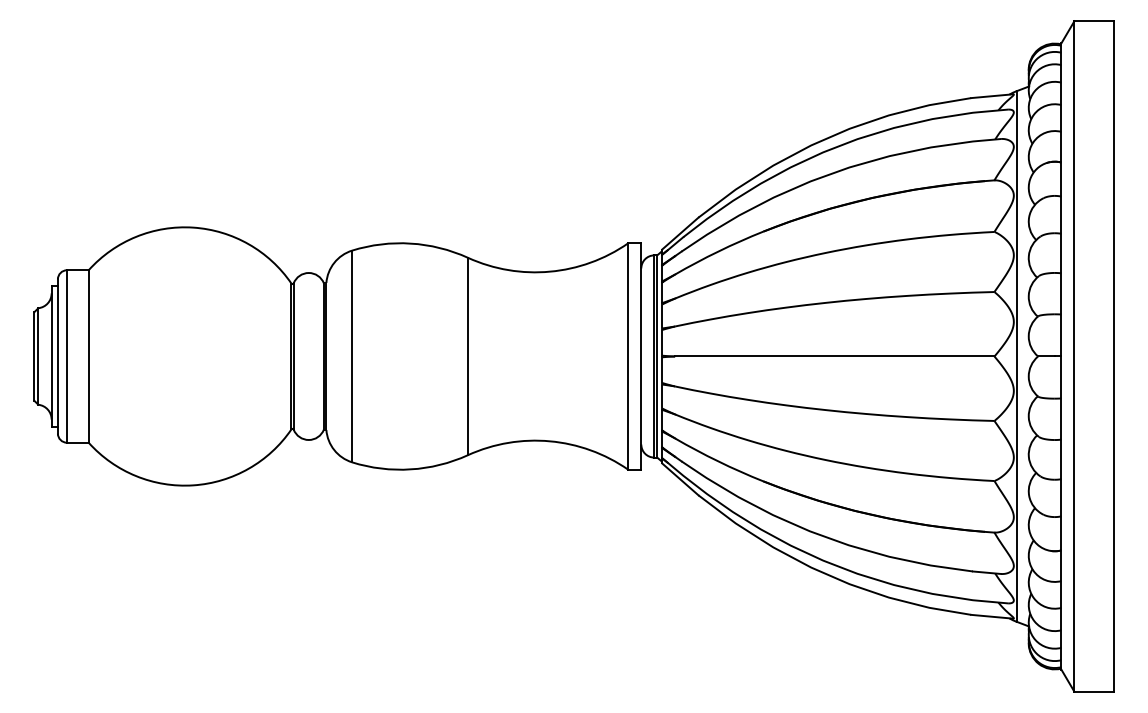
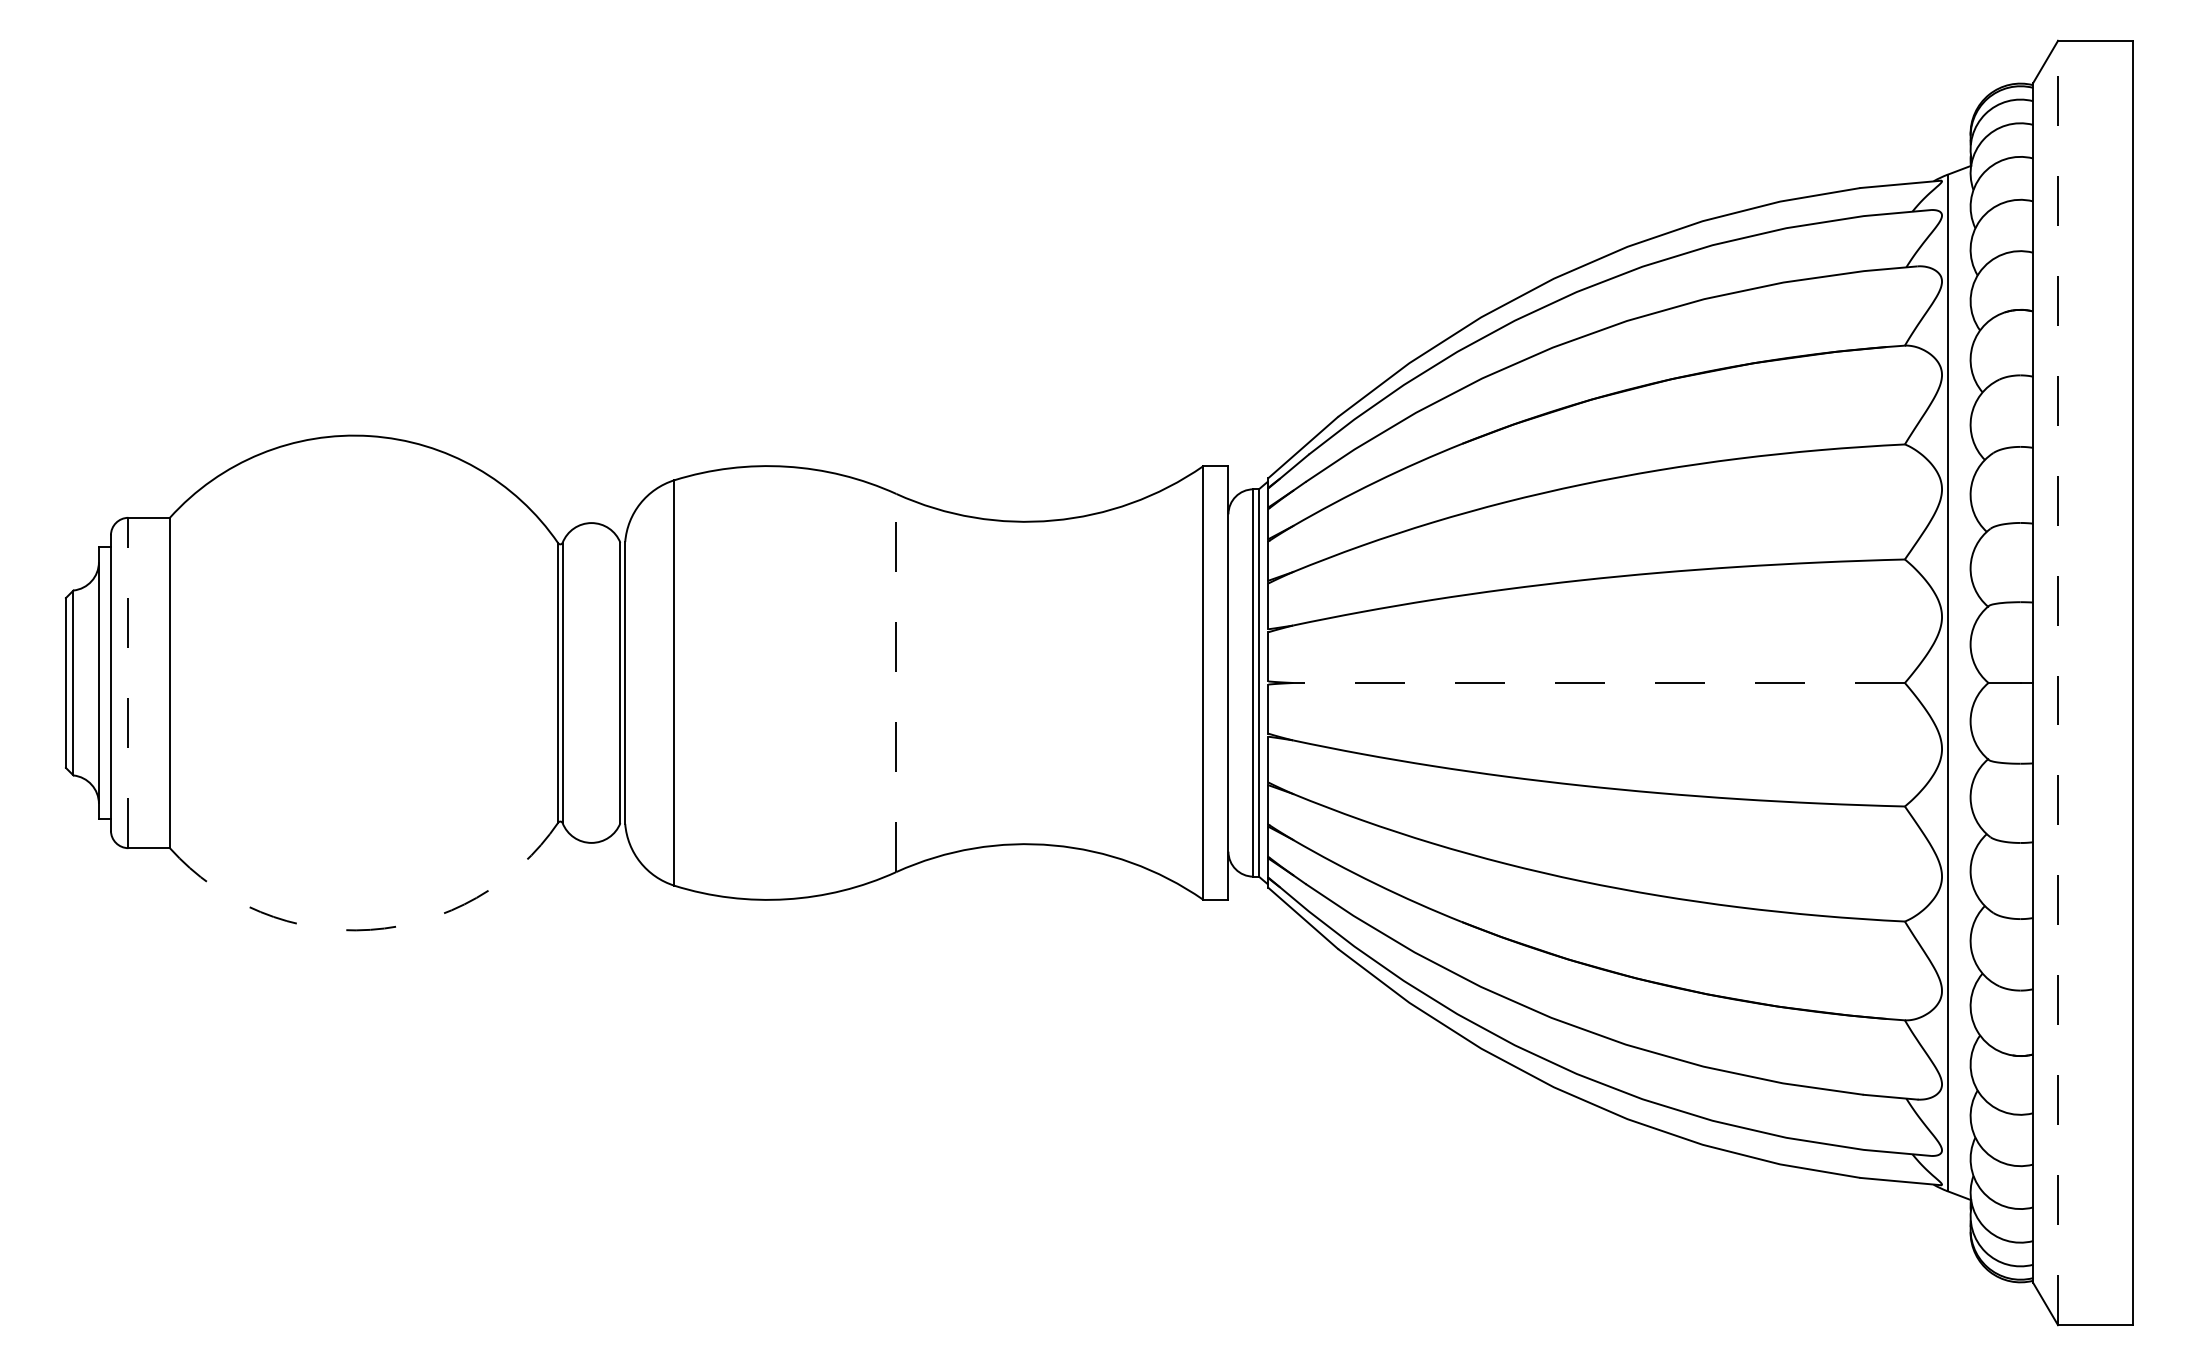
line: (67, 356) -> (129, 683), solid -> dashed
line: (467, 356) -> (895, 683), solid -> dashed
line: (834, 356) -> (1598, 683), solid -> dashed
line: (1074, 356) -> (2058, 683), solid -> dashed
arc: (193, 485) -> (370, 930), solid -> dashed

